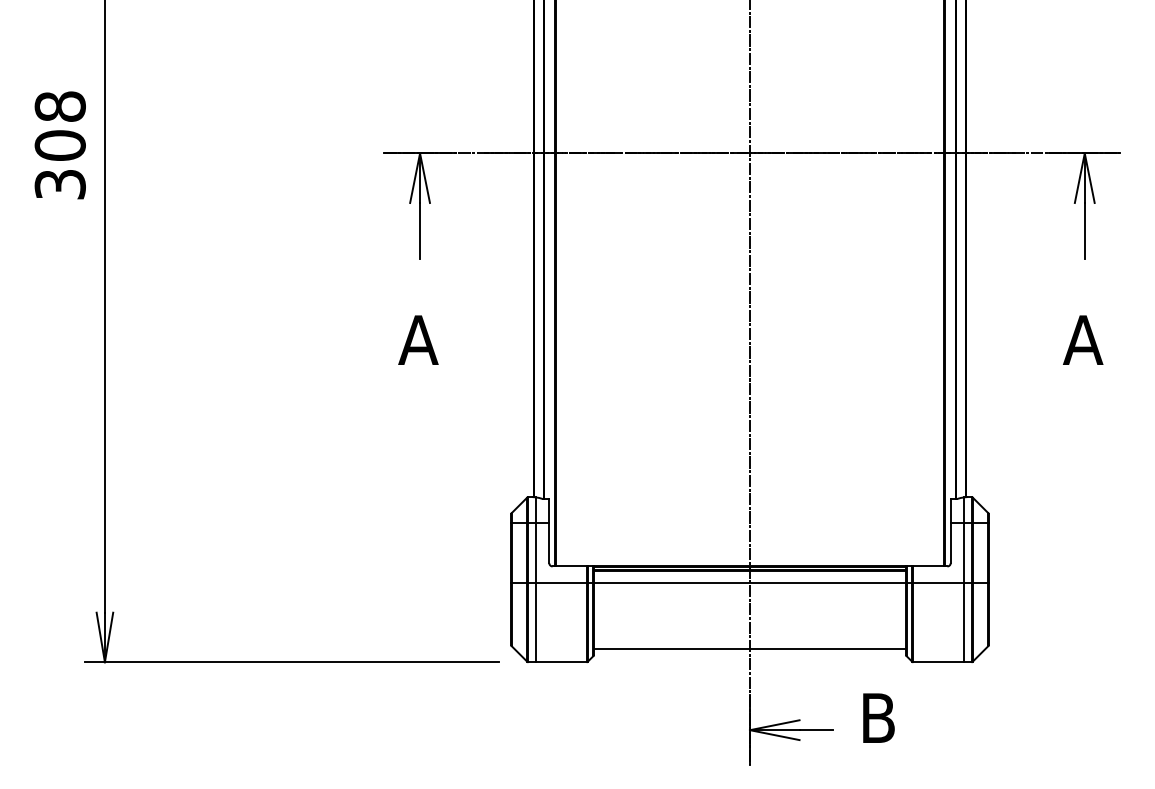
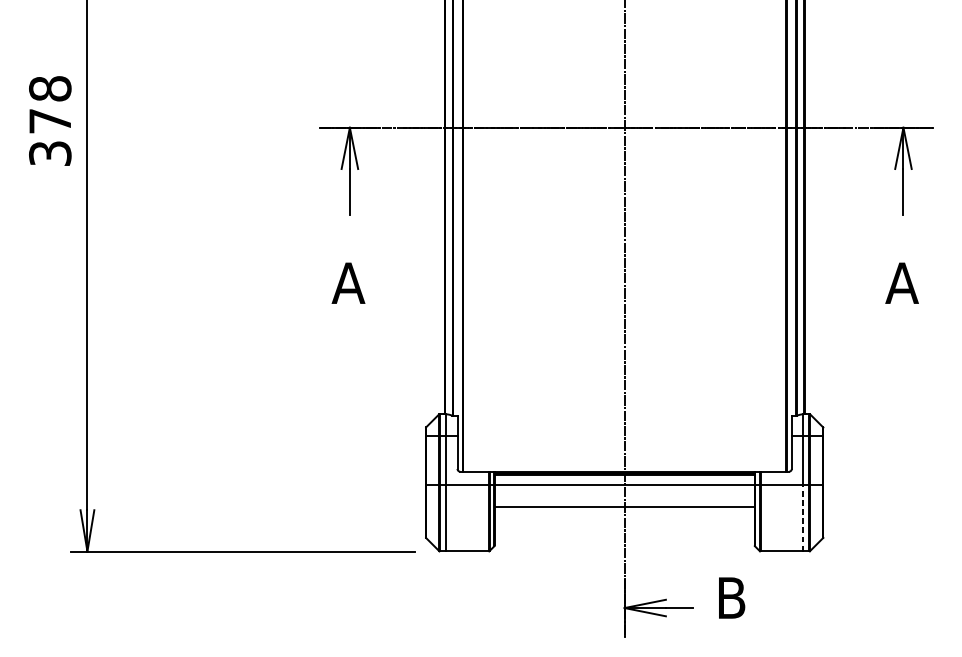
text: (59, 145) -> (49, 121), 308 -> 378
line: (963, 622) -> (802, 518), solid -> dashed
line: (749, 649) -> (624, 507), moved

